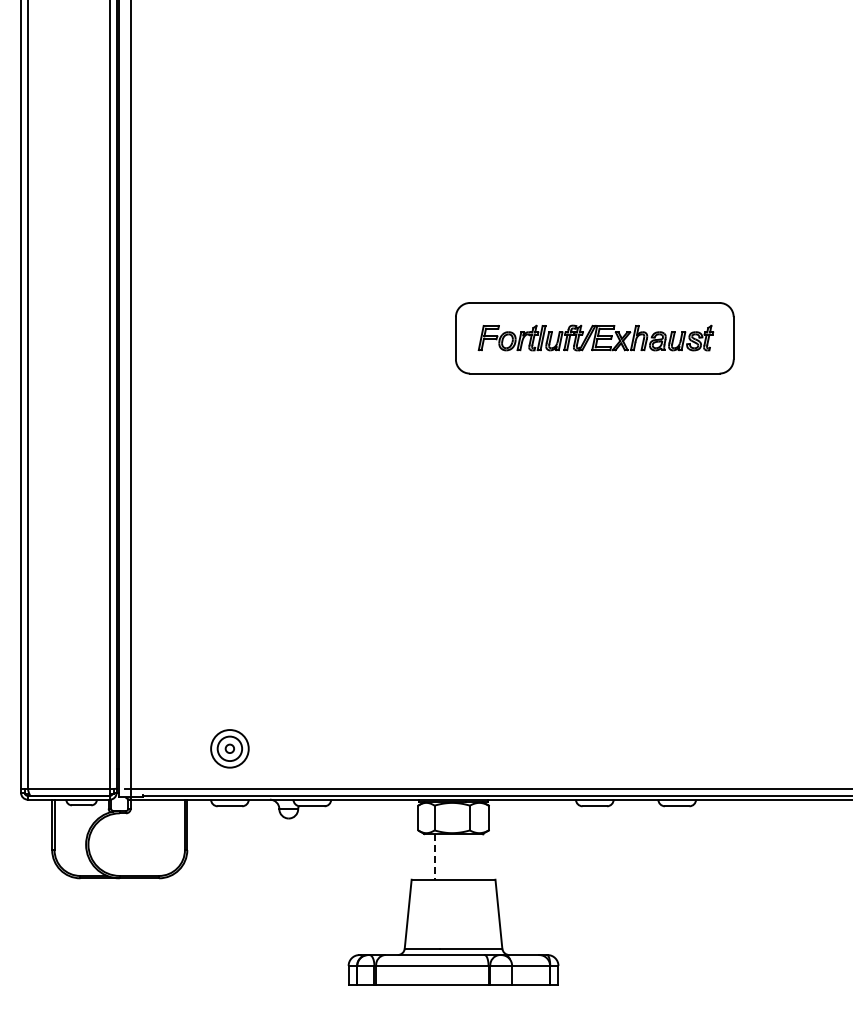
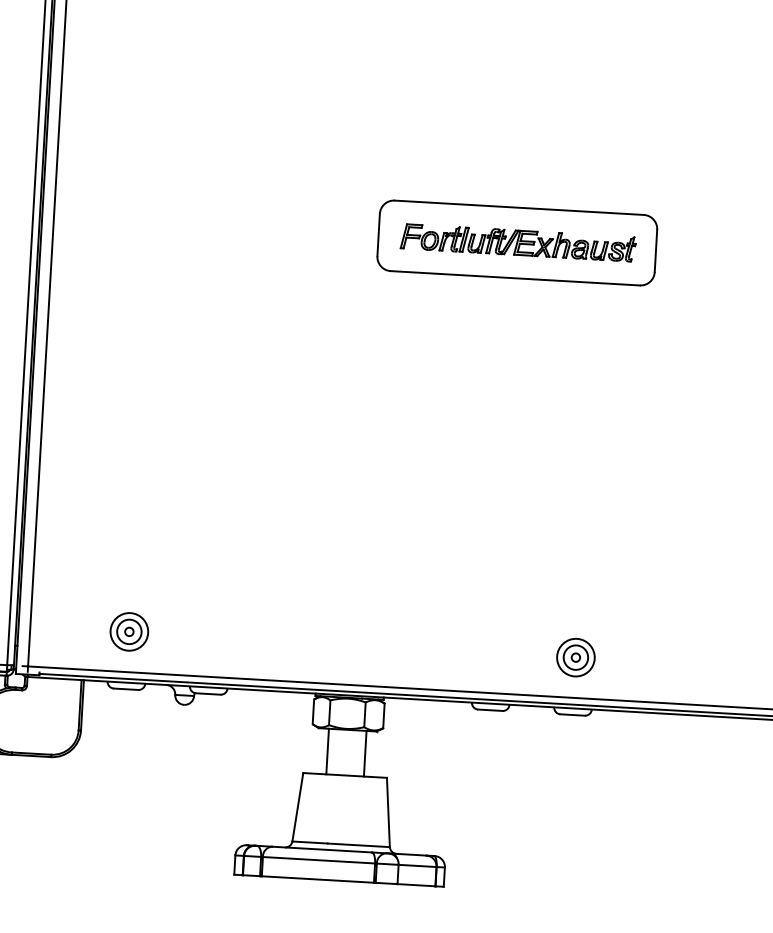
part: (676, 748) -> (575, 657), added
line: (434, 856) -> (327, 751), dashed -> solid
line: (472, 856) -> (365, 753), added

